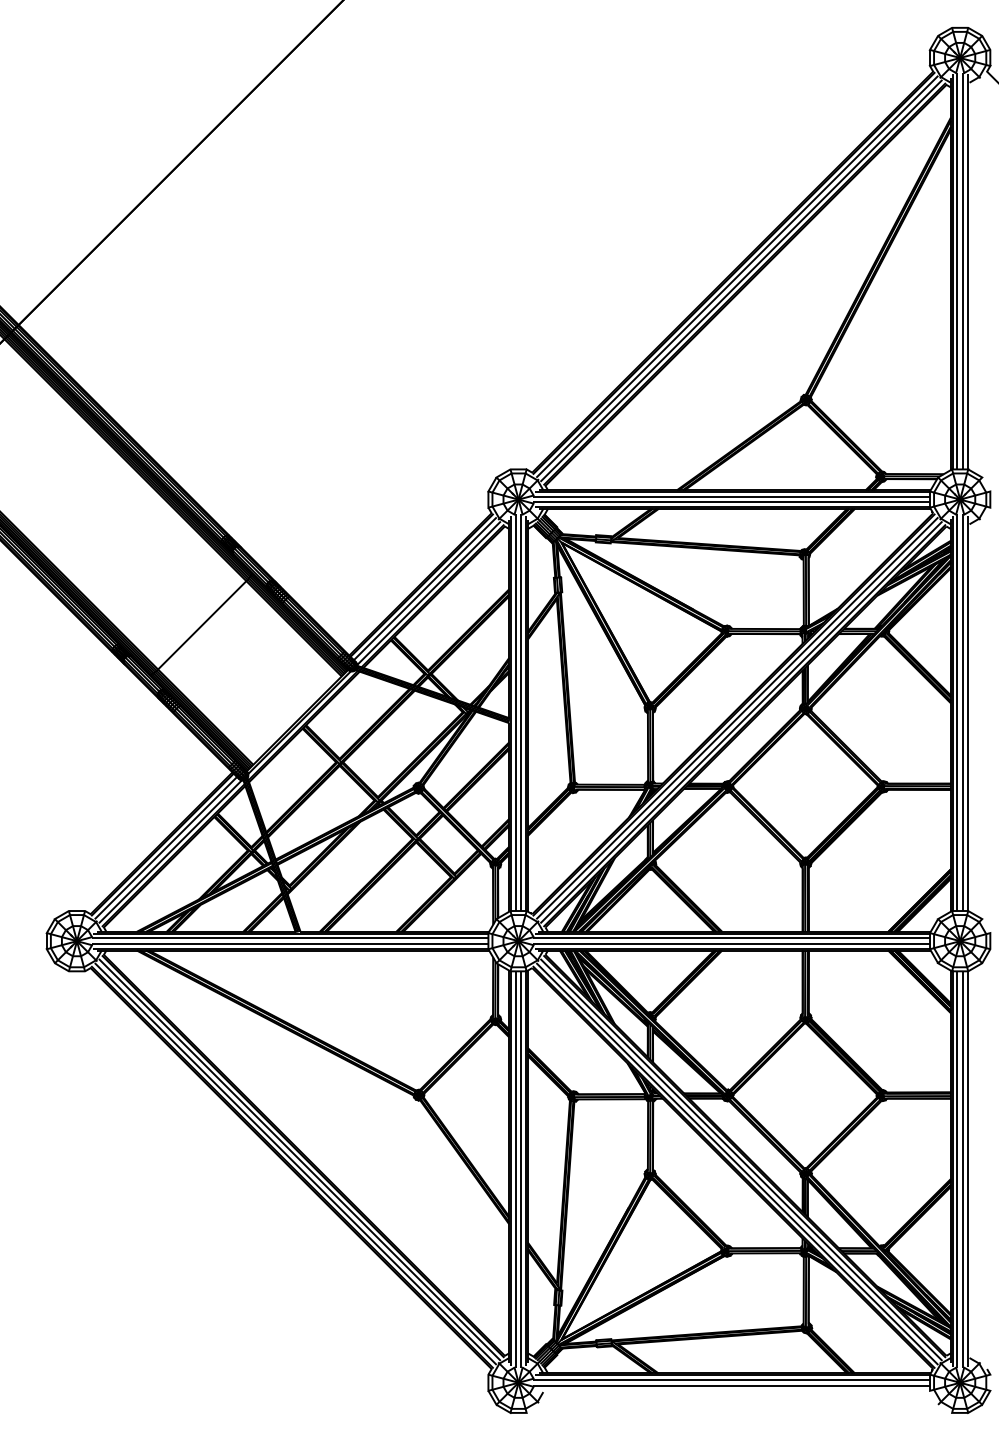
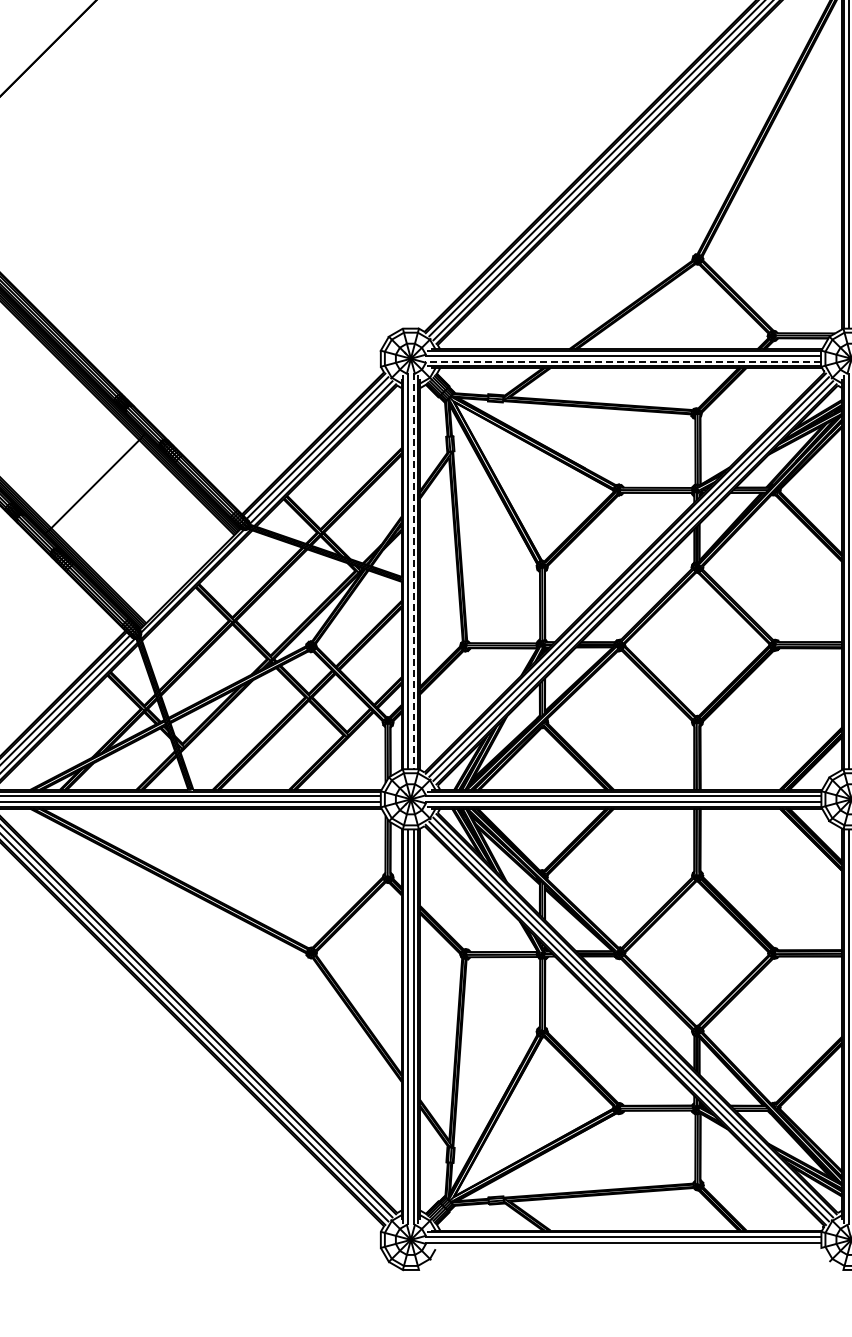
line: (731, 502) -> (623, 361), solid -> dashed
line: (521, 713) -> (413, 572), solid -> dashed

